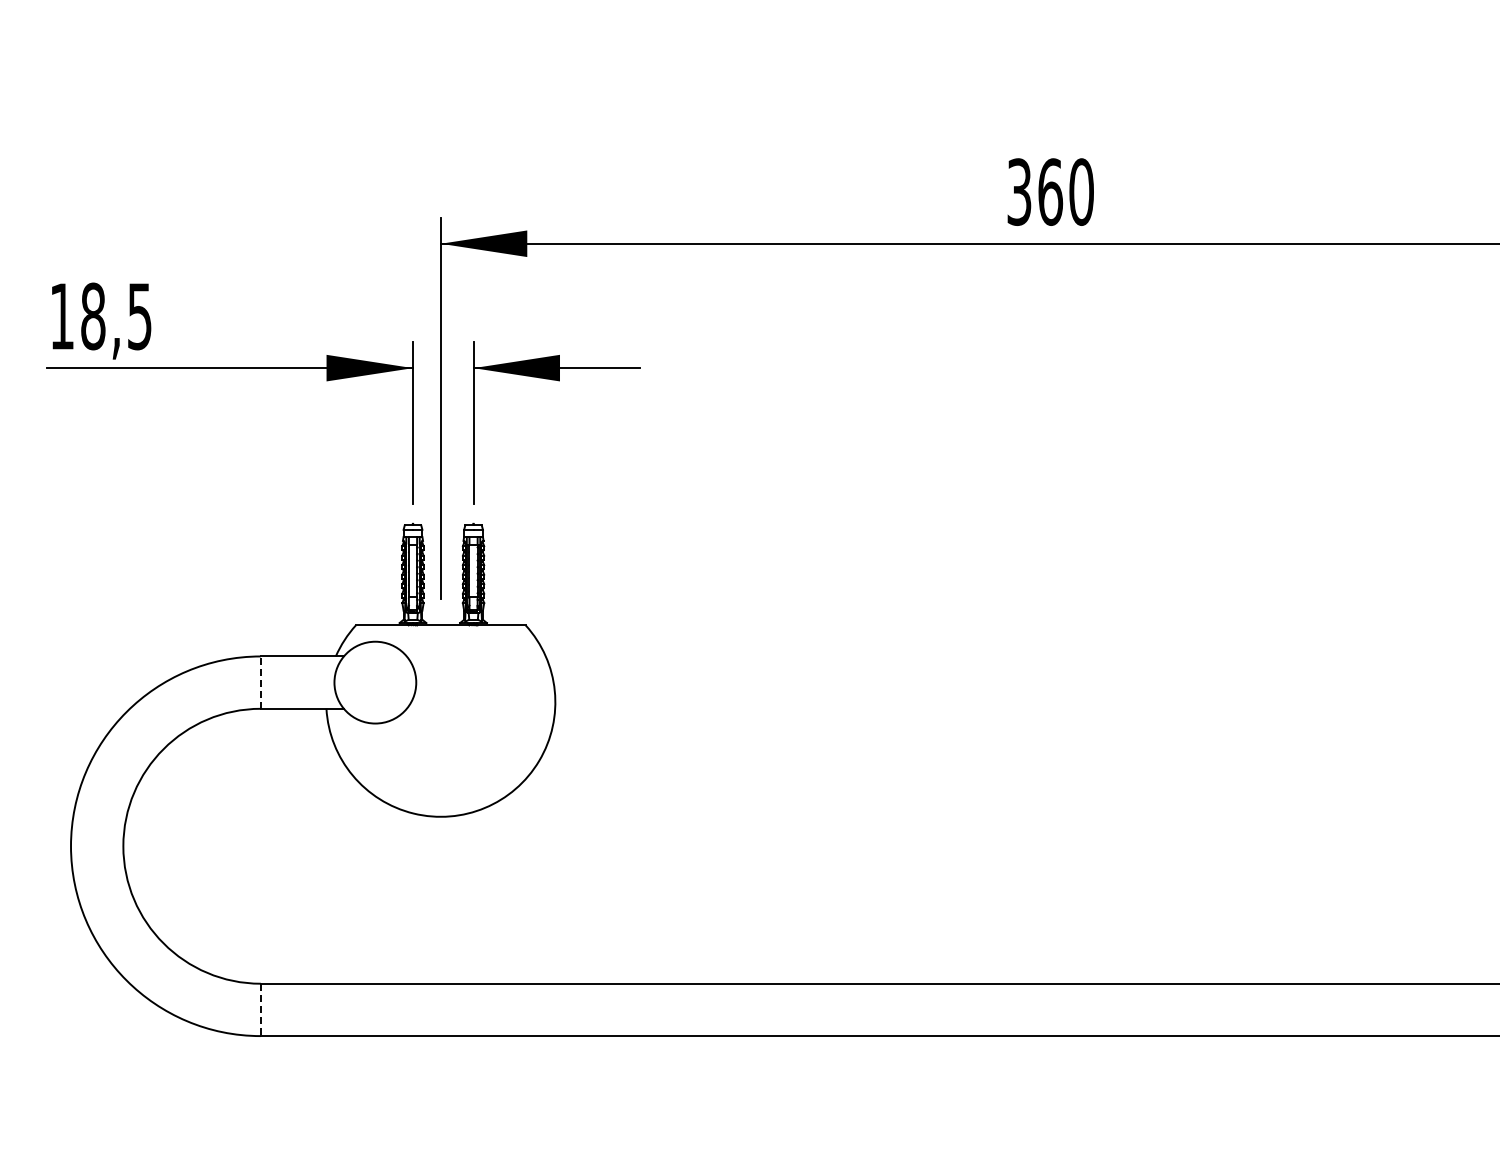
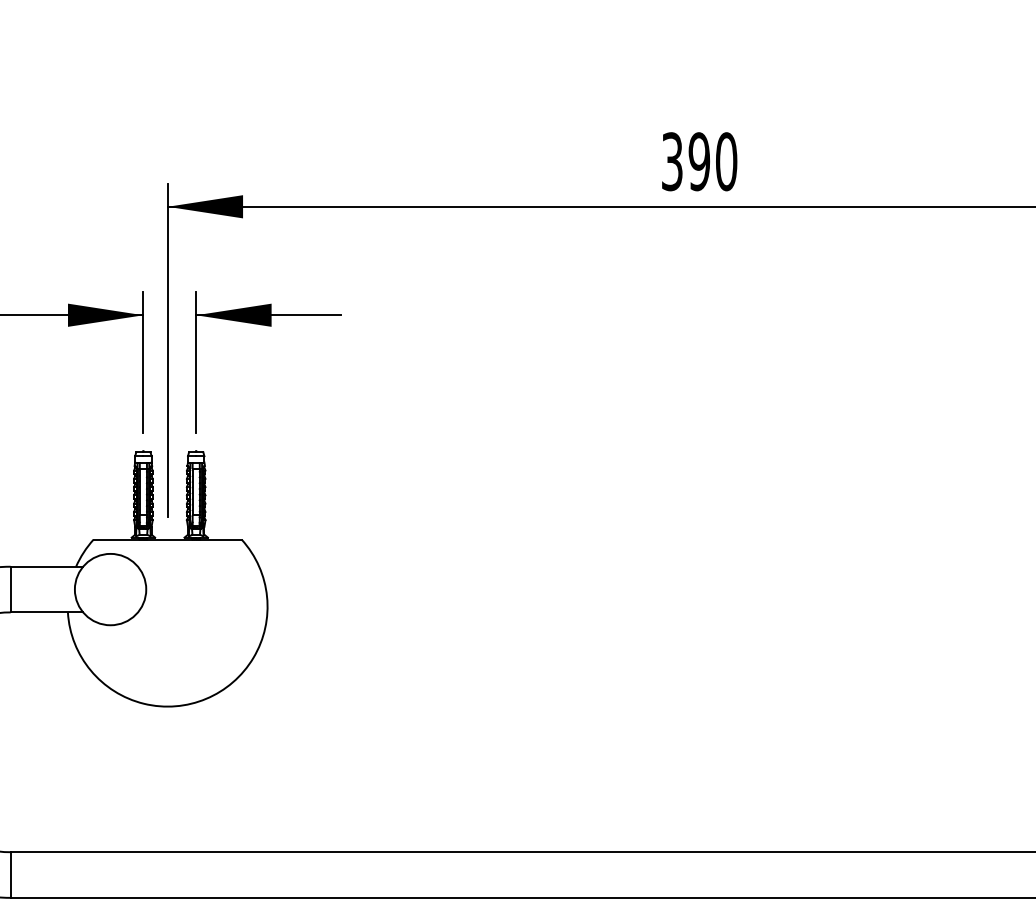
text: (1050, 191) -> (699, 161), 360 -> 390
line: (260, 682) -> (10, 589), dashed -> solid
line: (260, 1010) -> (10, 875), dashed -> solid

